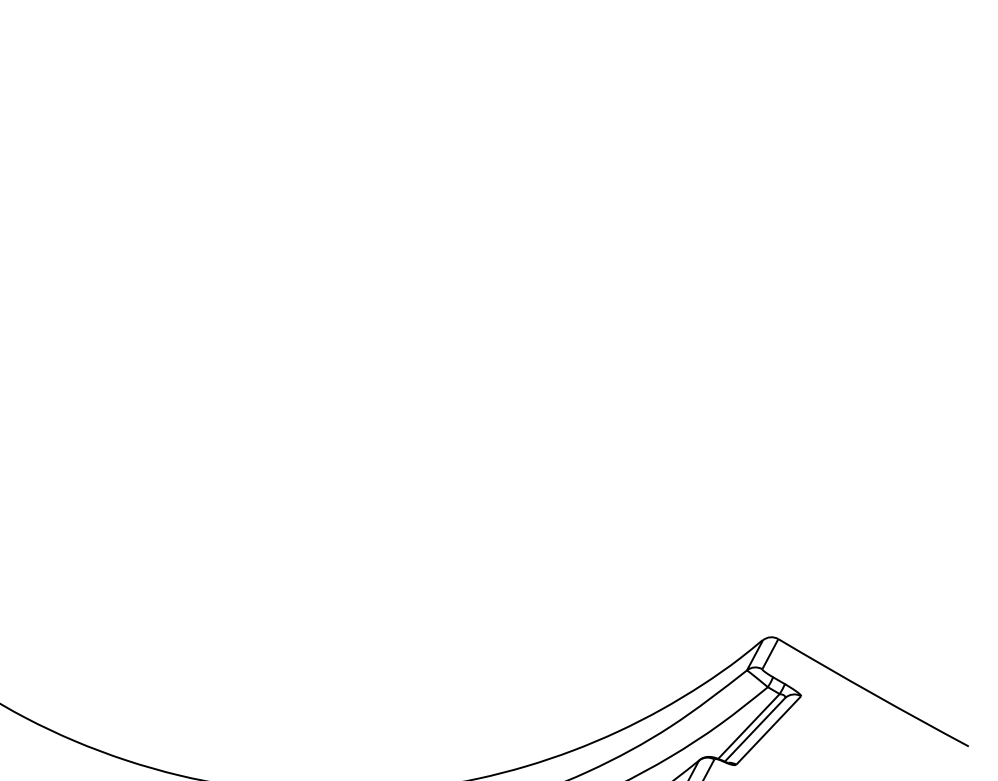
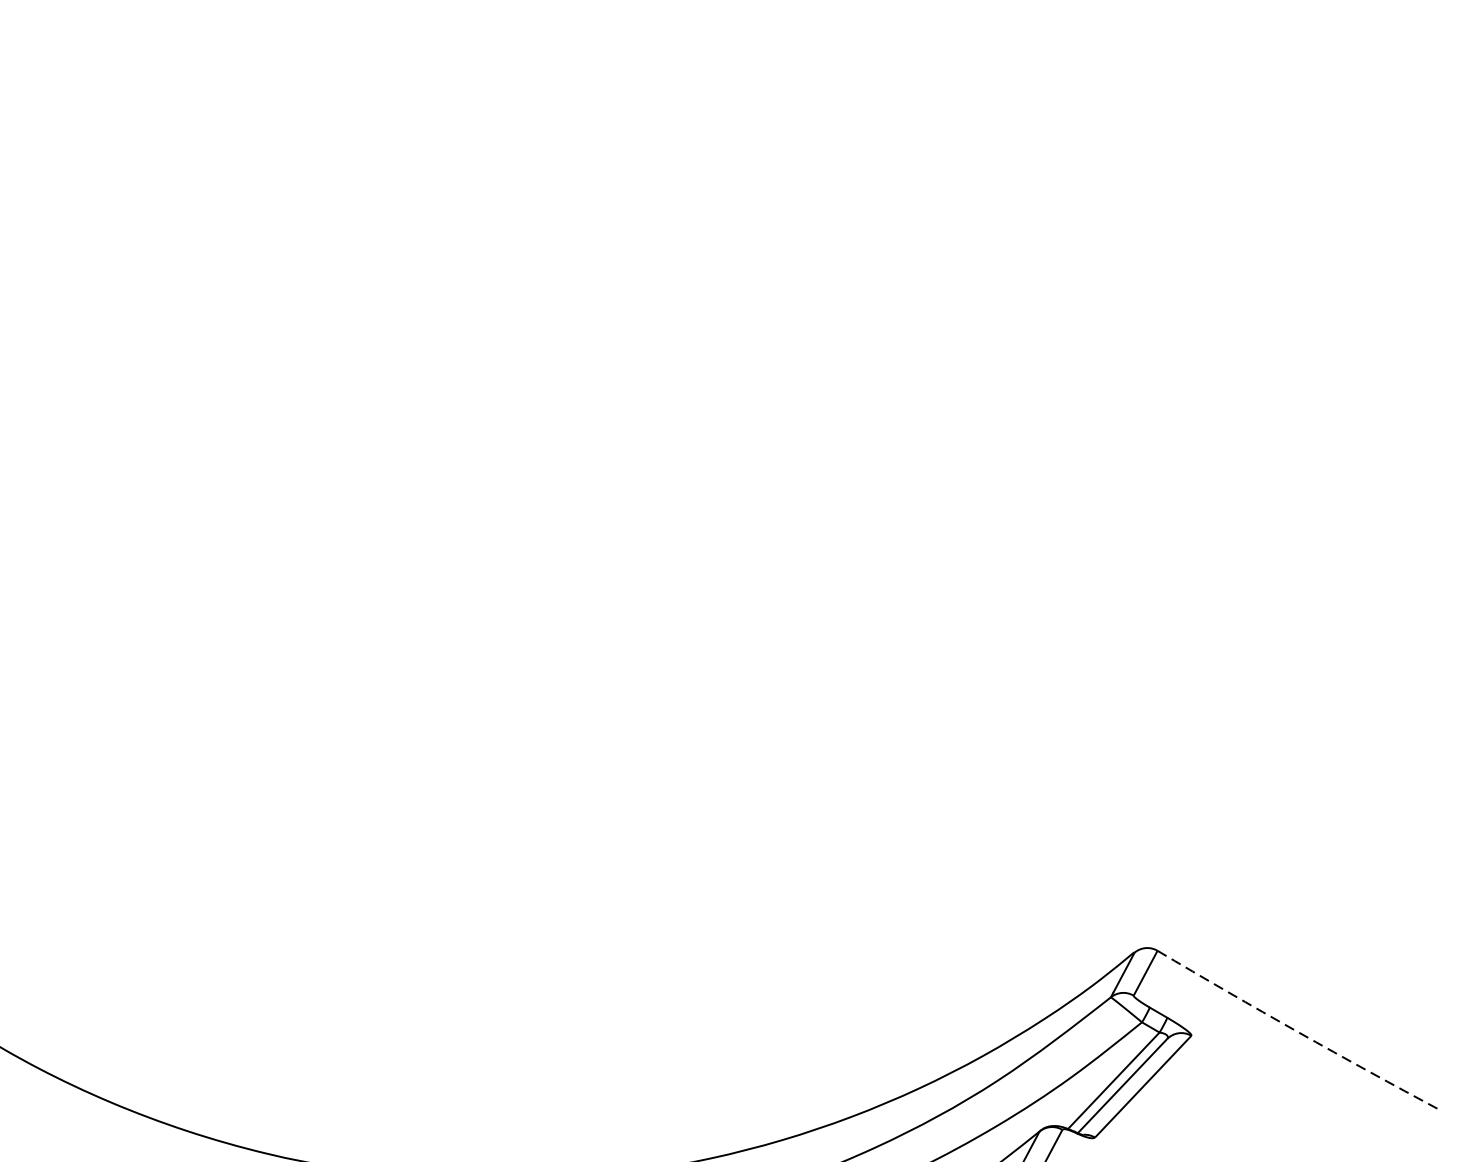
arc: (873, 693) -> (1299, 1031), solid -> dashed

